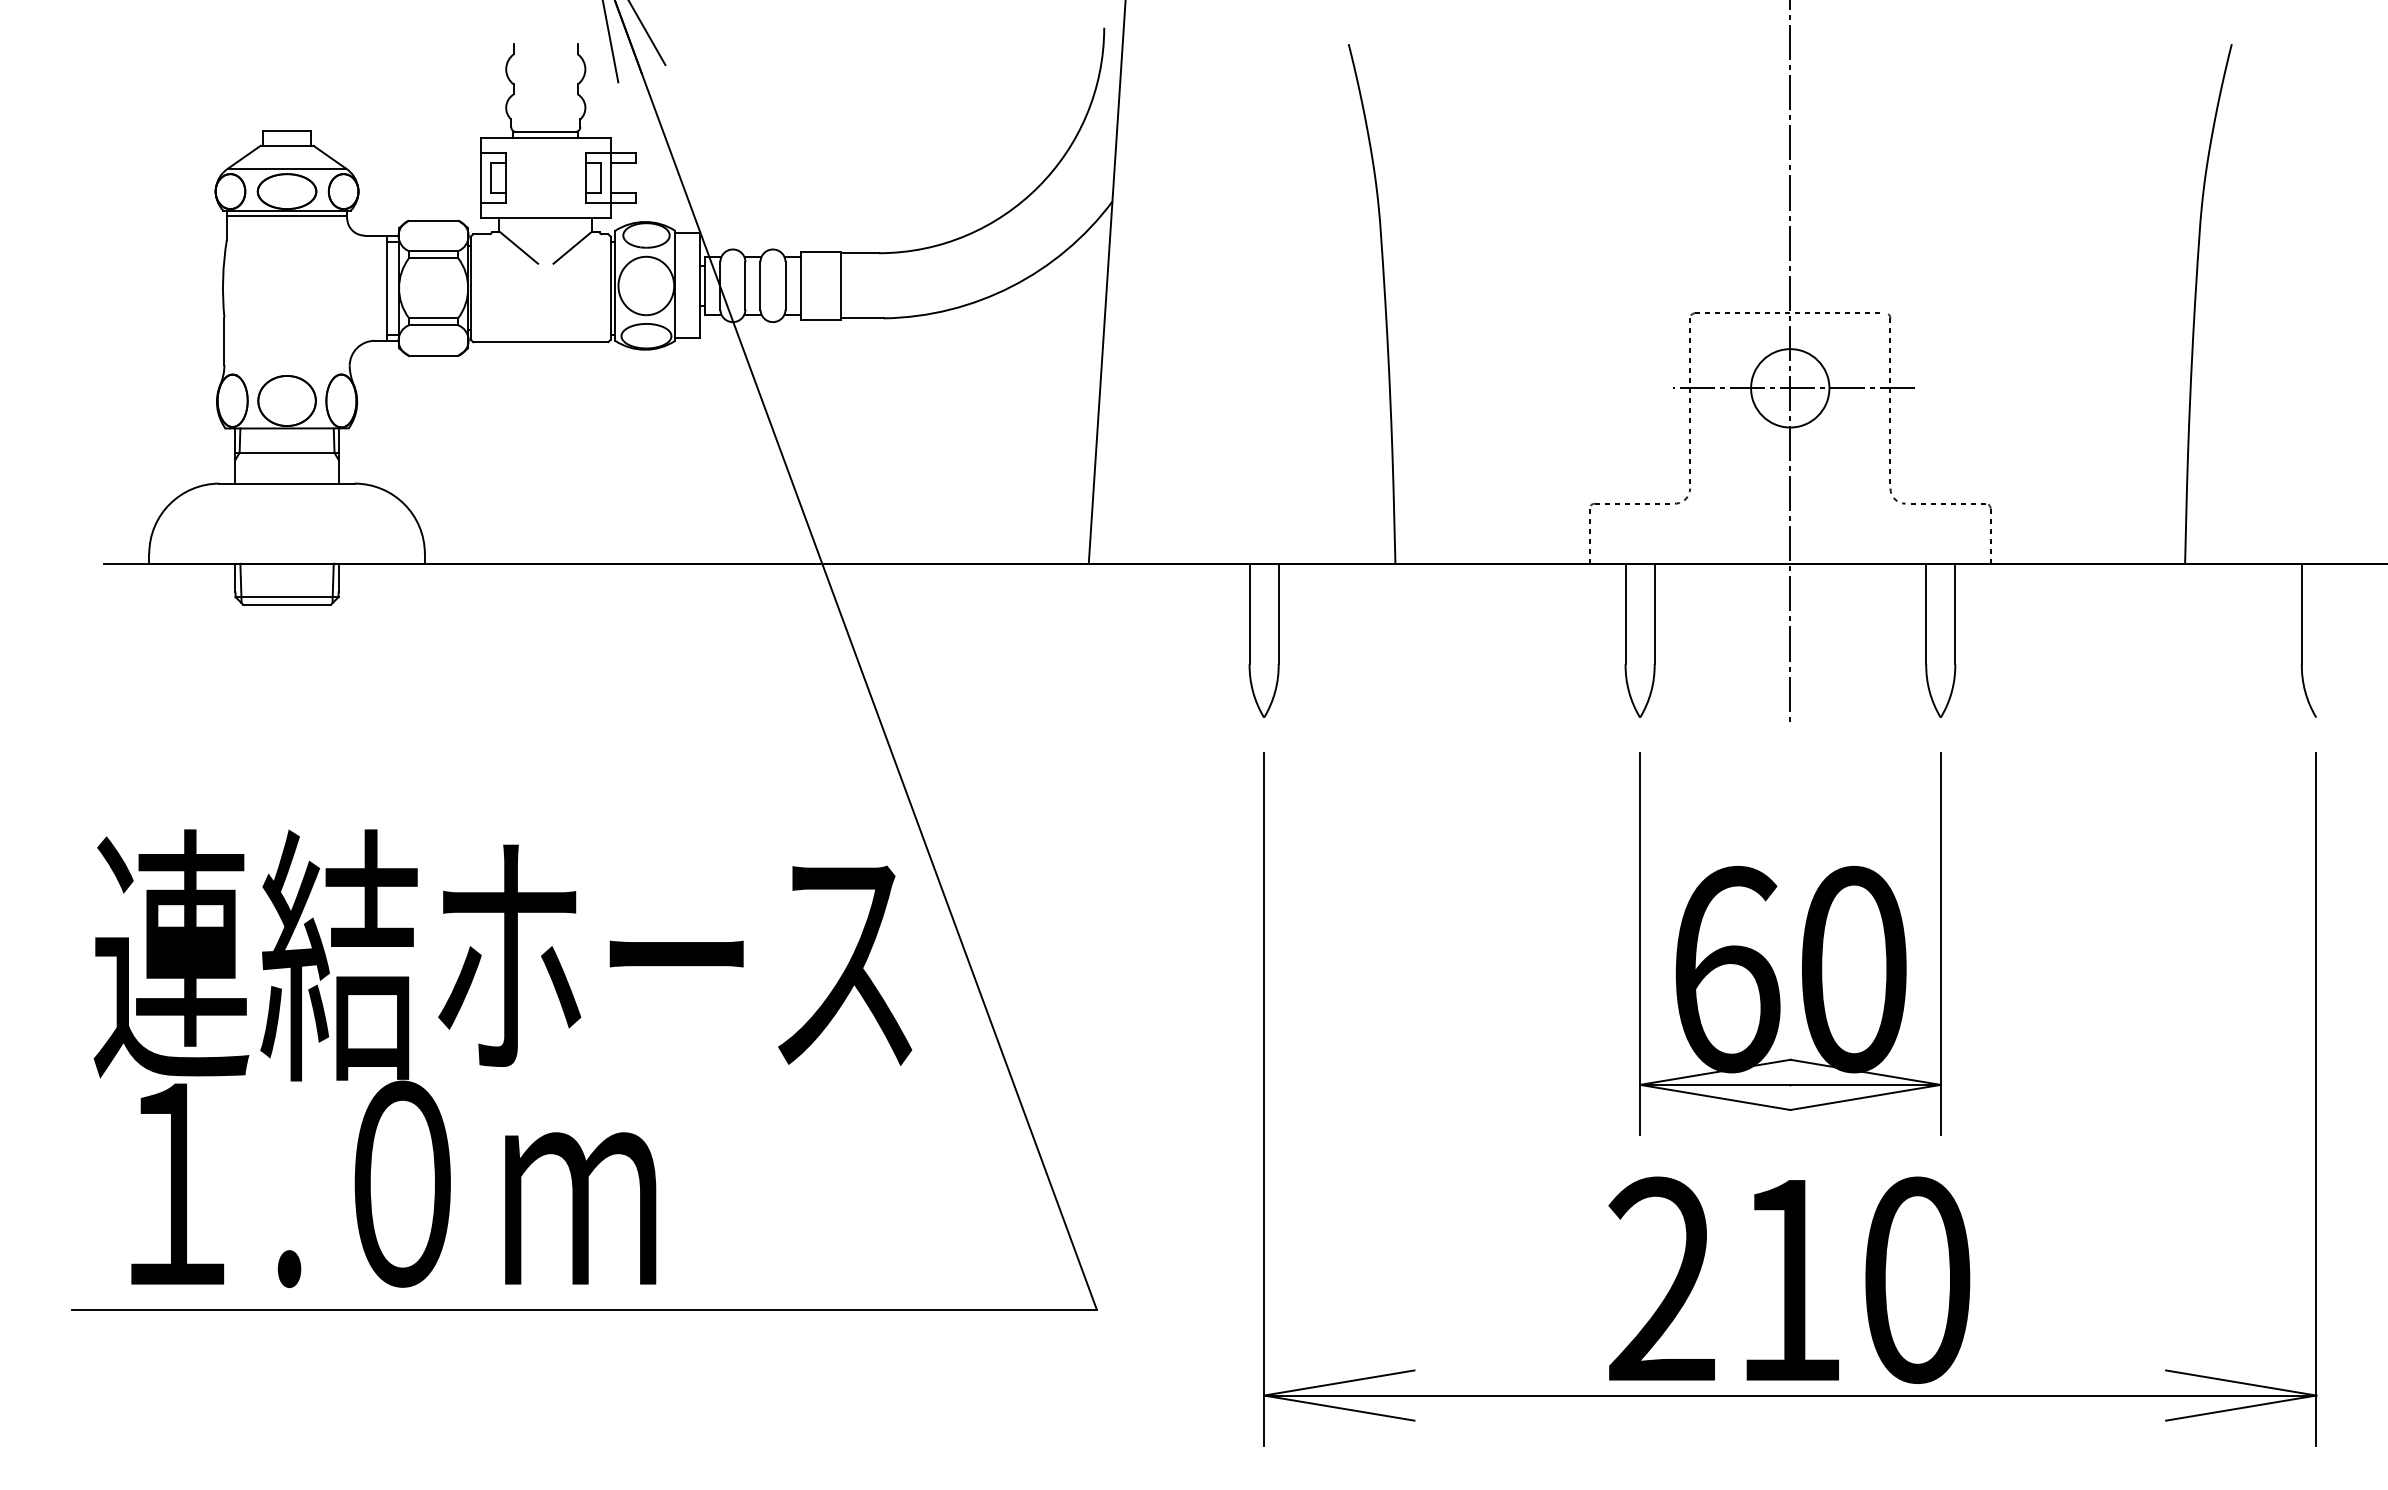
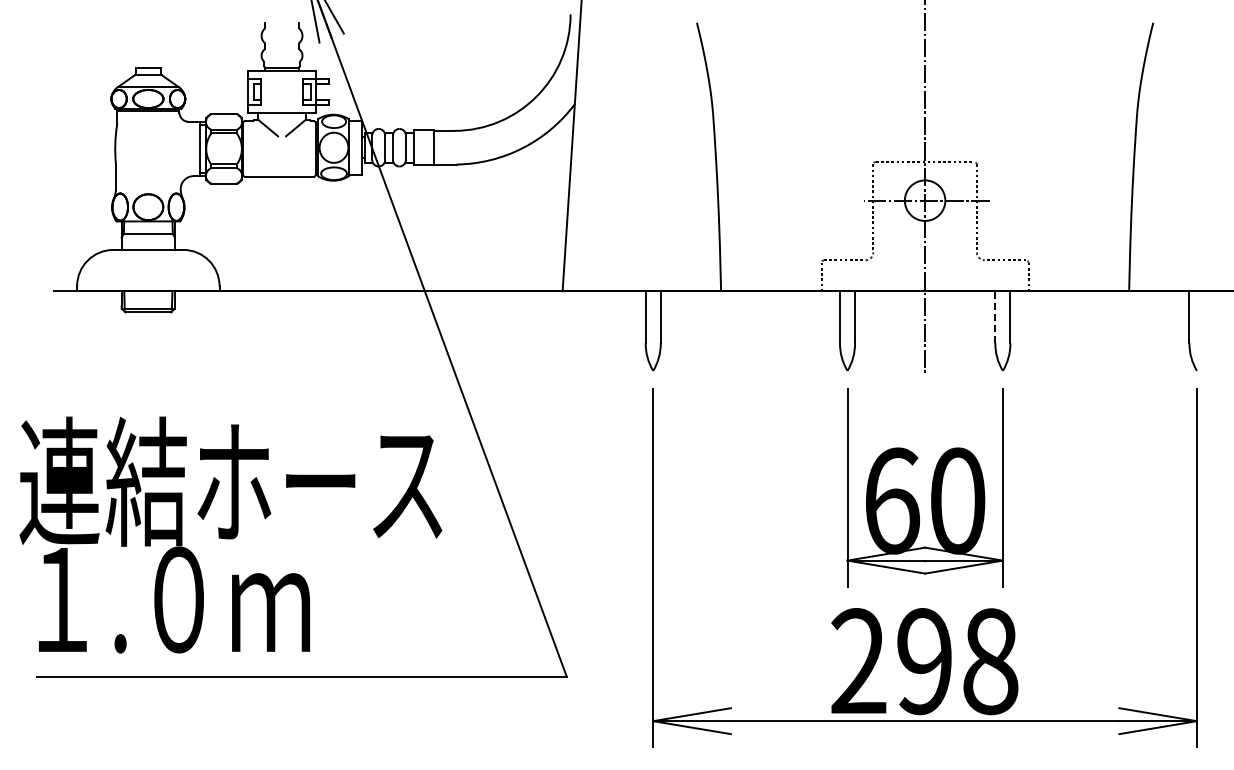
line: (1926, 614) -> (995, 317), solid -> dashed
text: (502, 1057) -> (230, 534), moved
text: (1852, 1280) -> (957, 661), 210 -> 298

